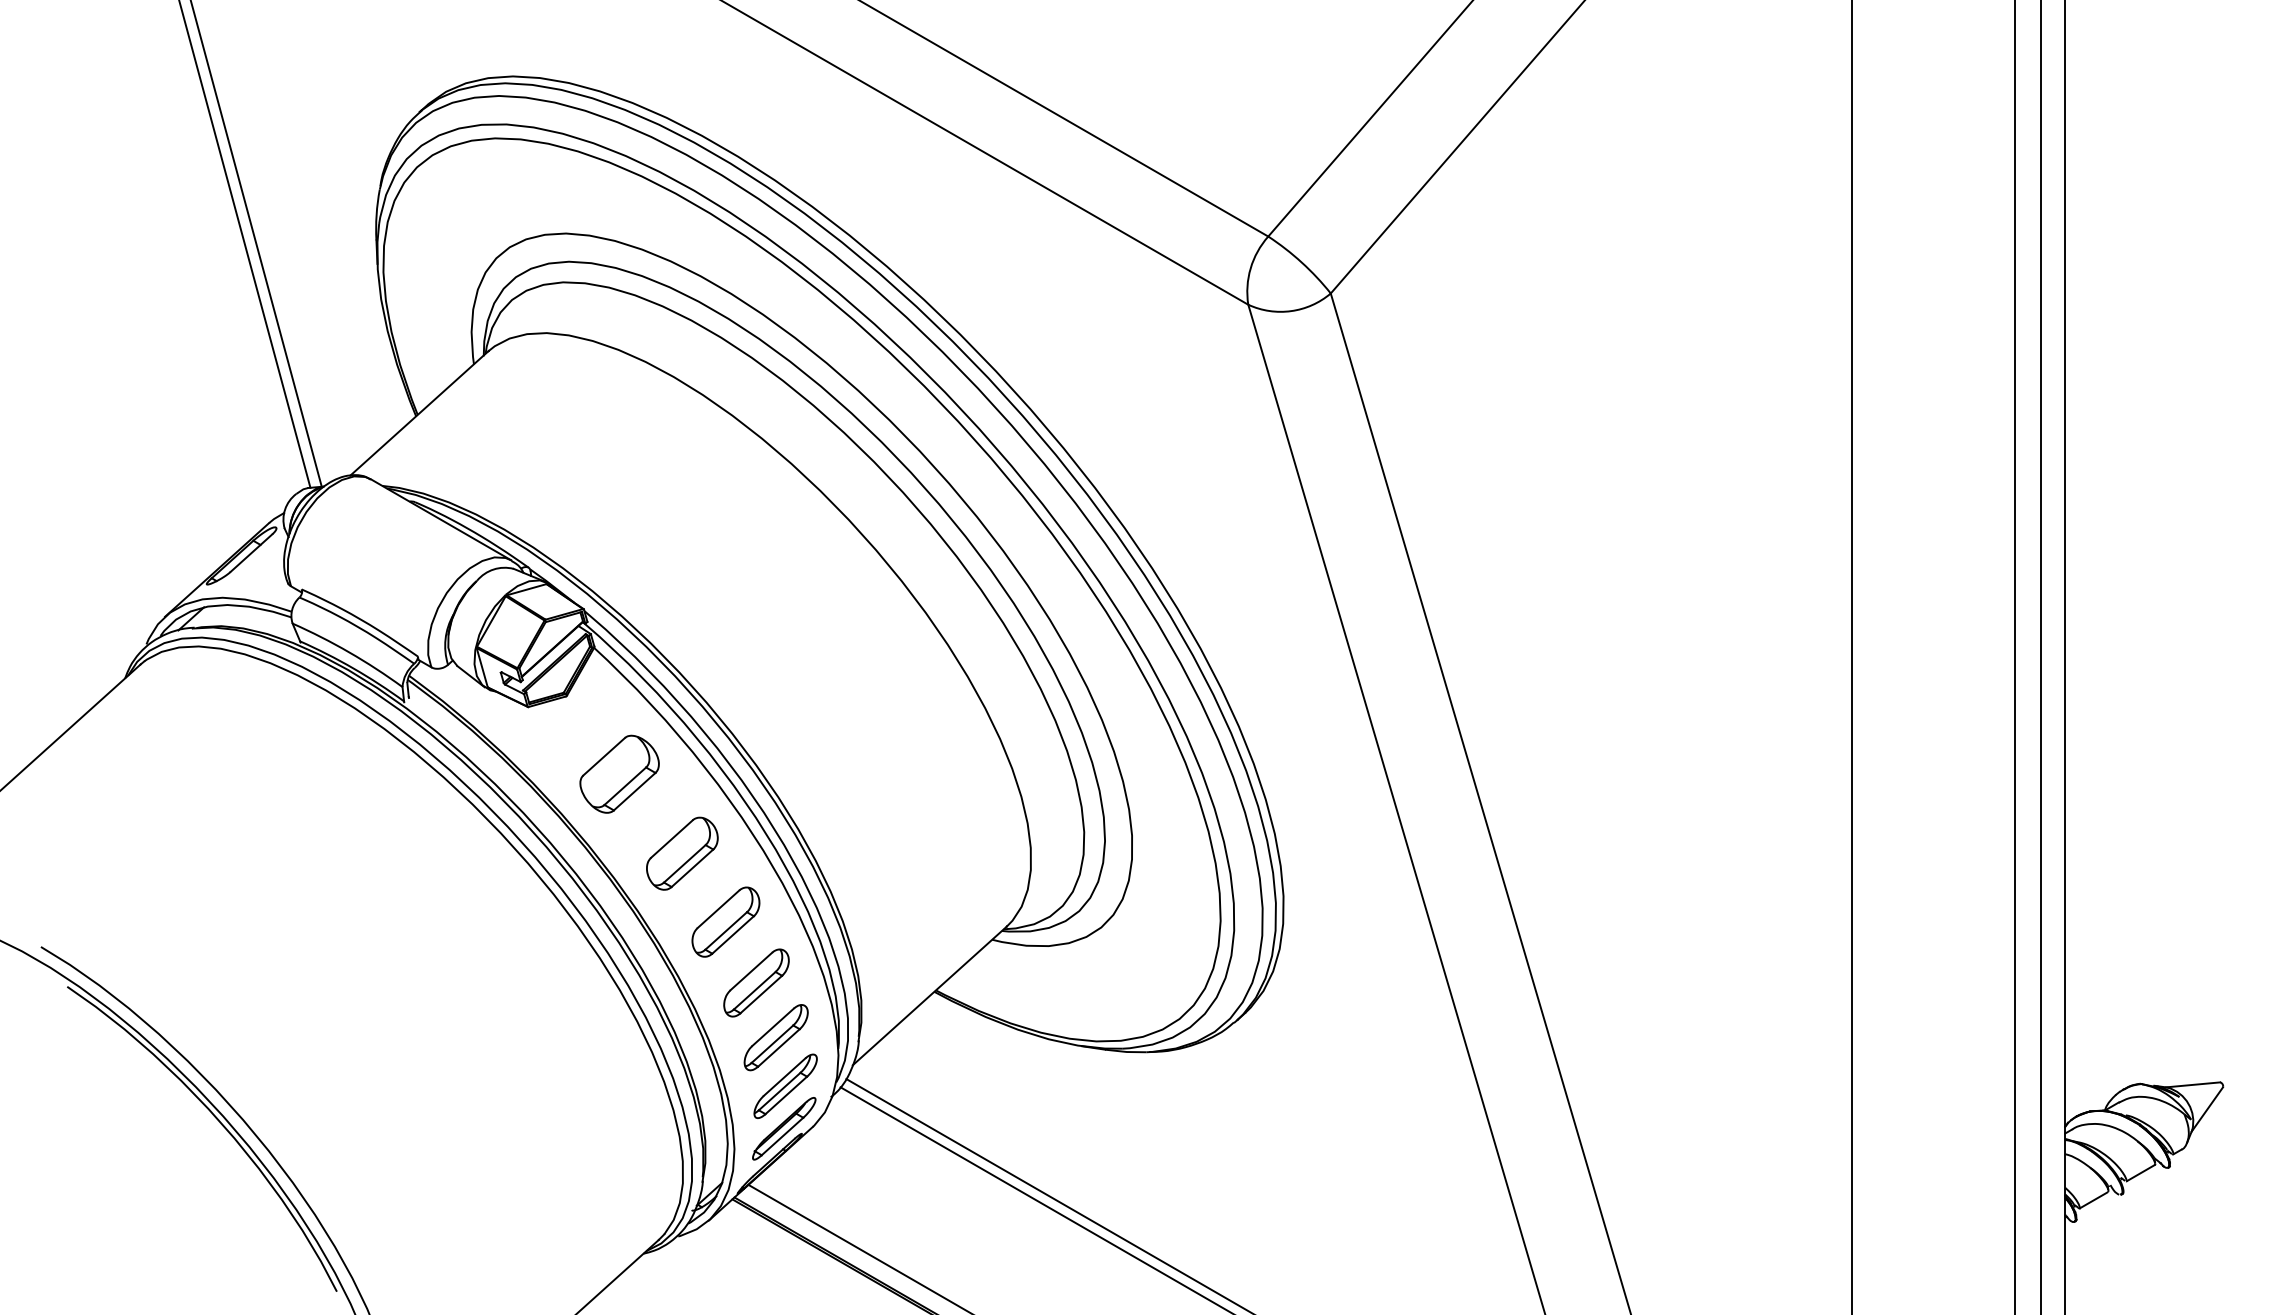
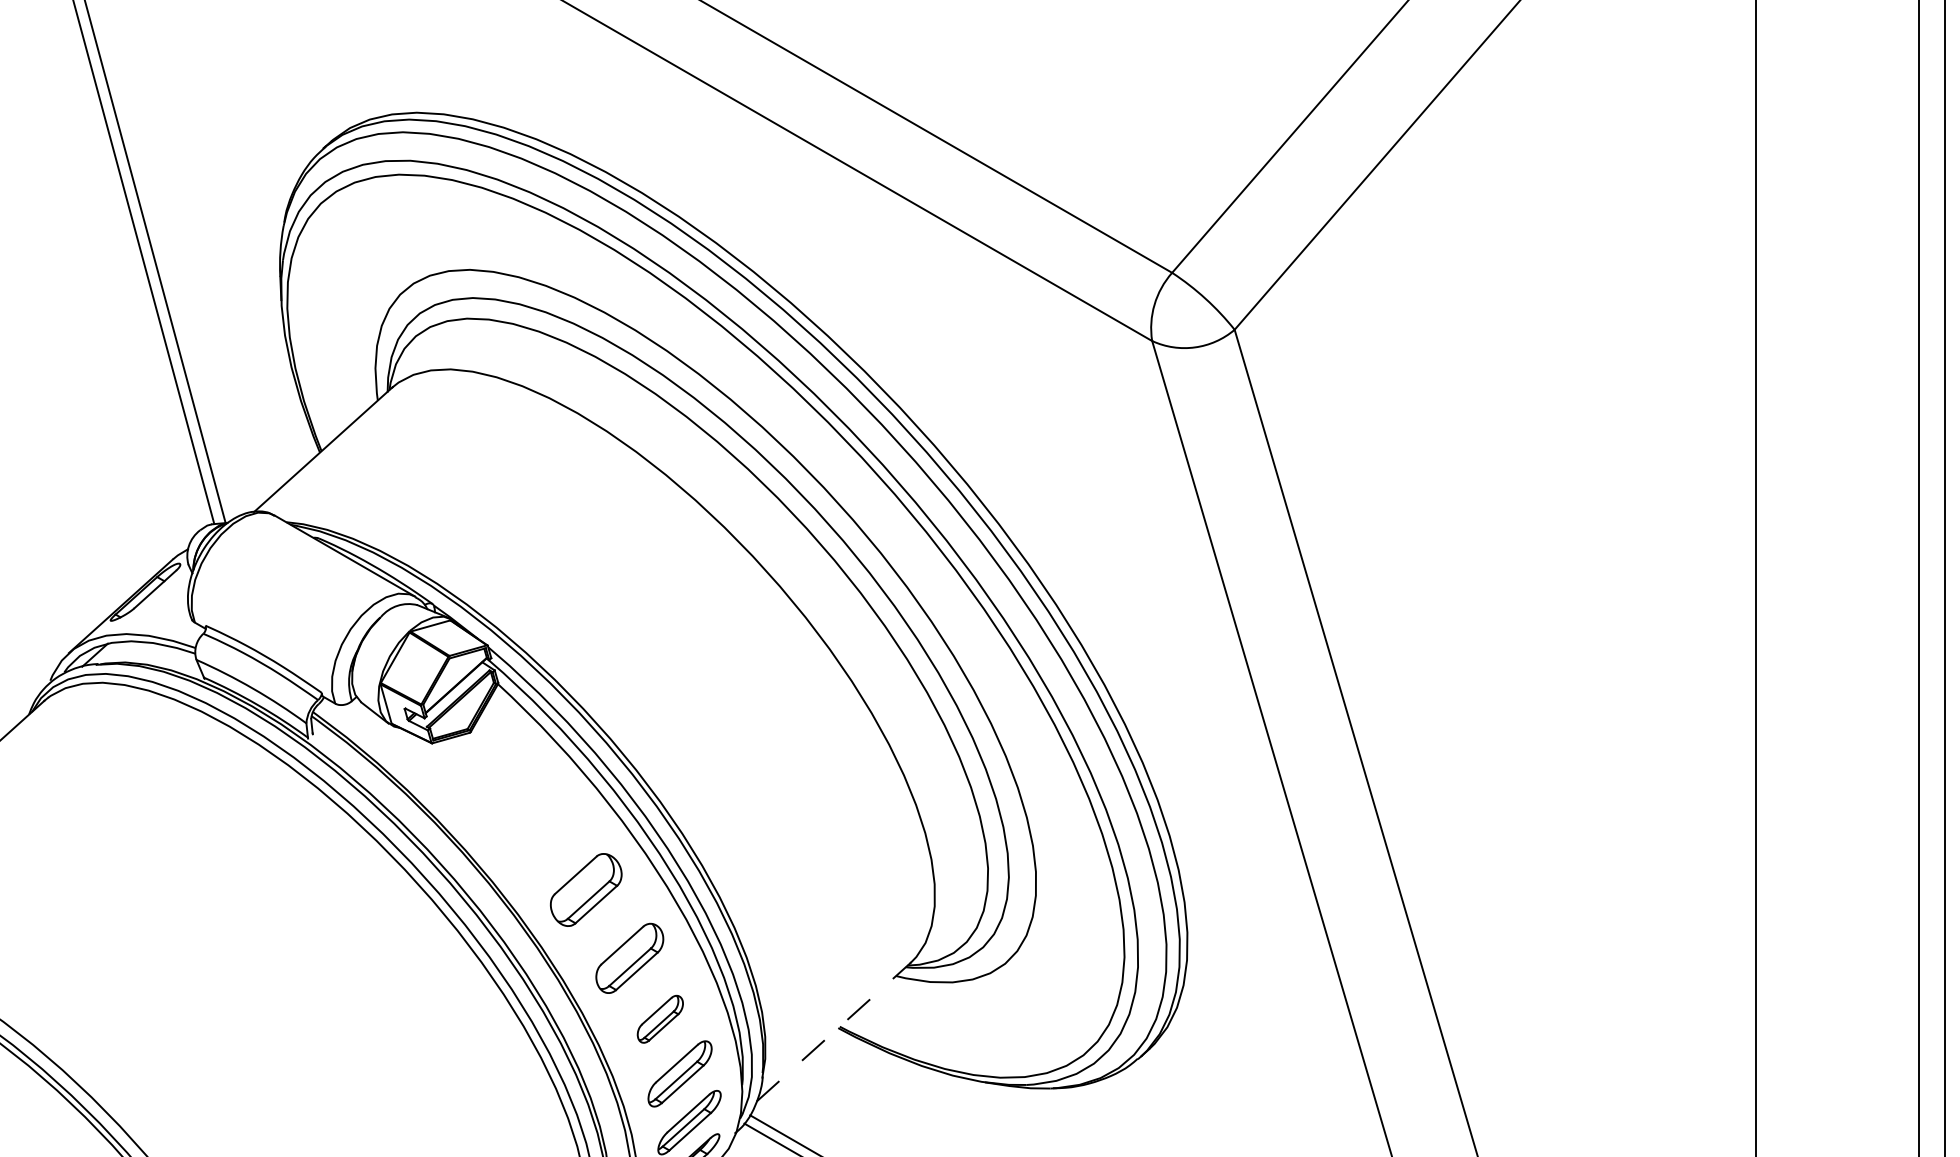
part: (619, 773) -> (523, 809), removed
part: (756, 982) -> (660, 1018), size x0.7
line: (929, 995) -> (833, 1031), solid -> dashed

